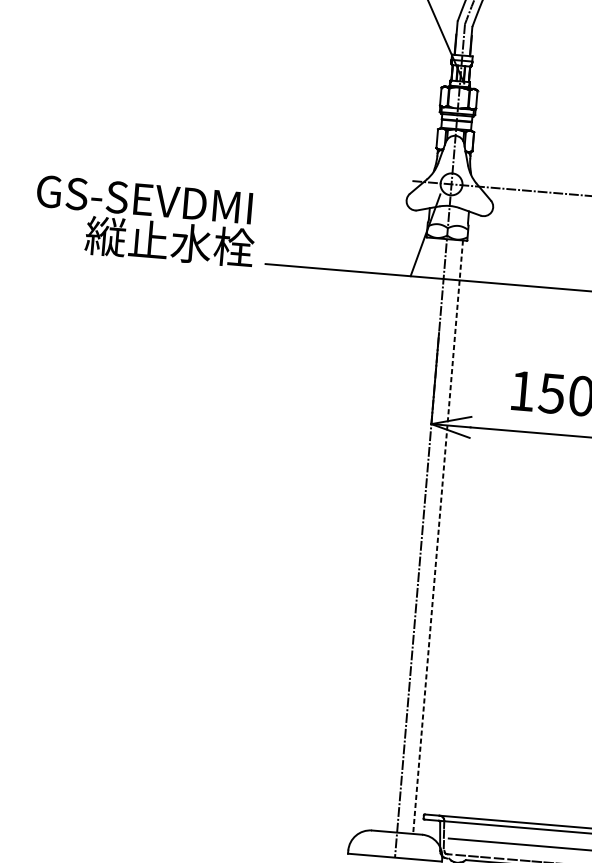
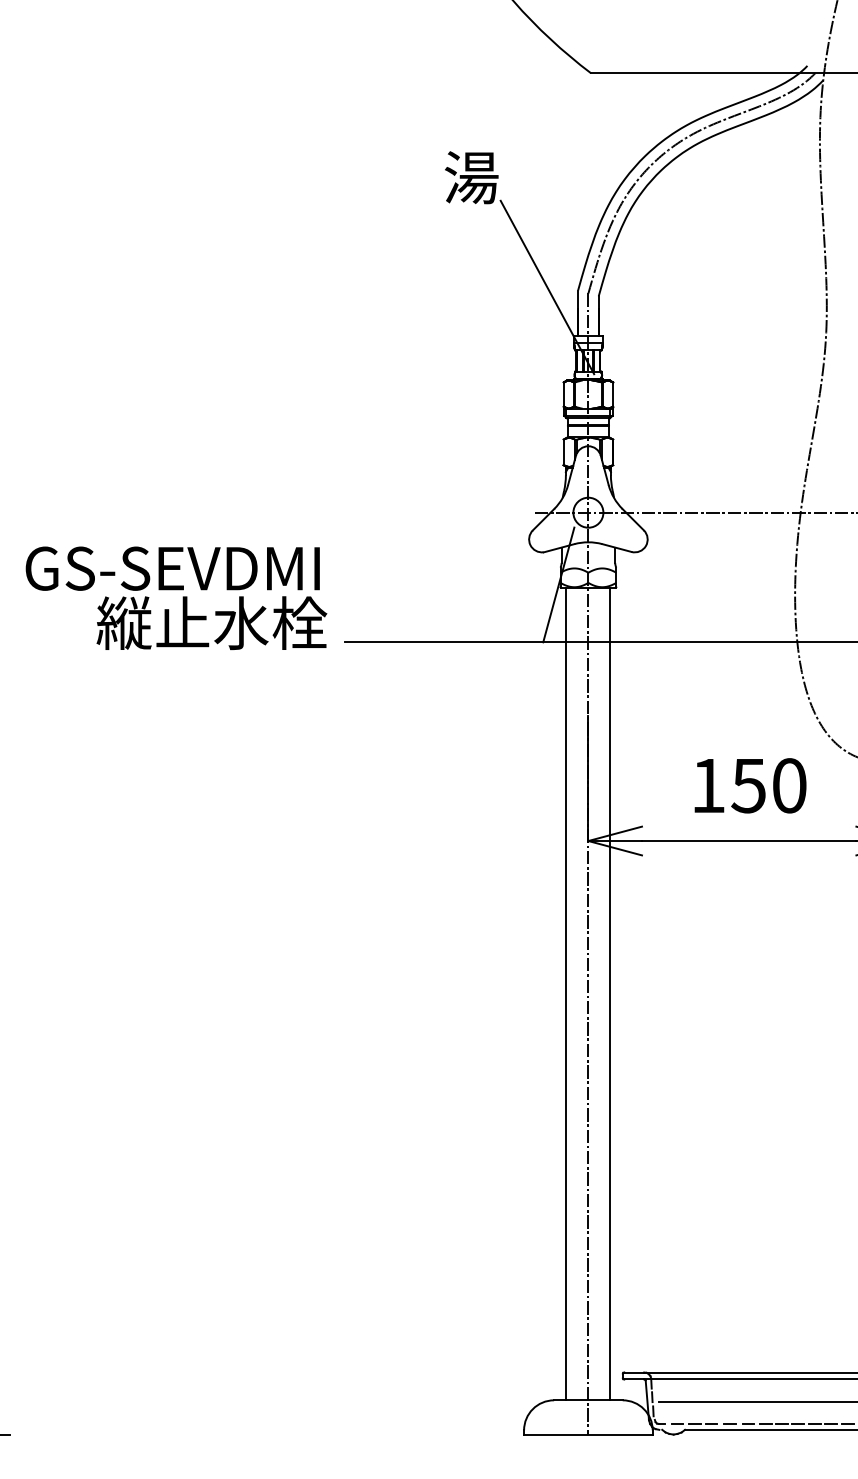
line: (406, 534) -> (566, 993), added
line: (438, 537) -> (610, 994), dashed -> solid

